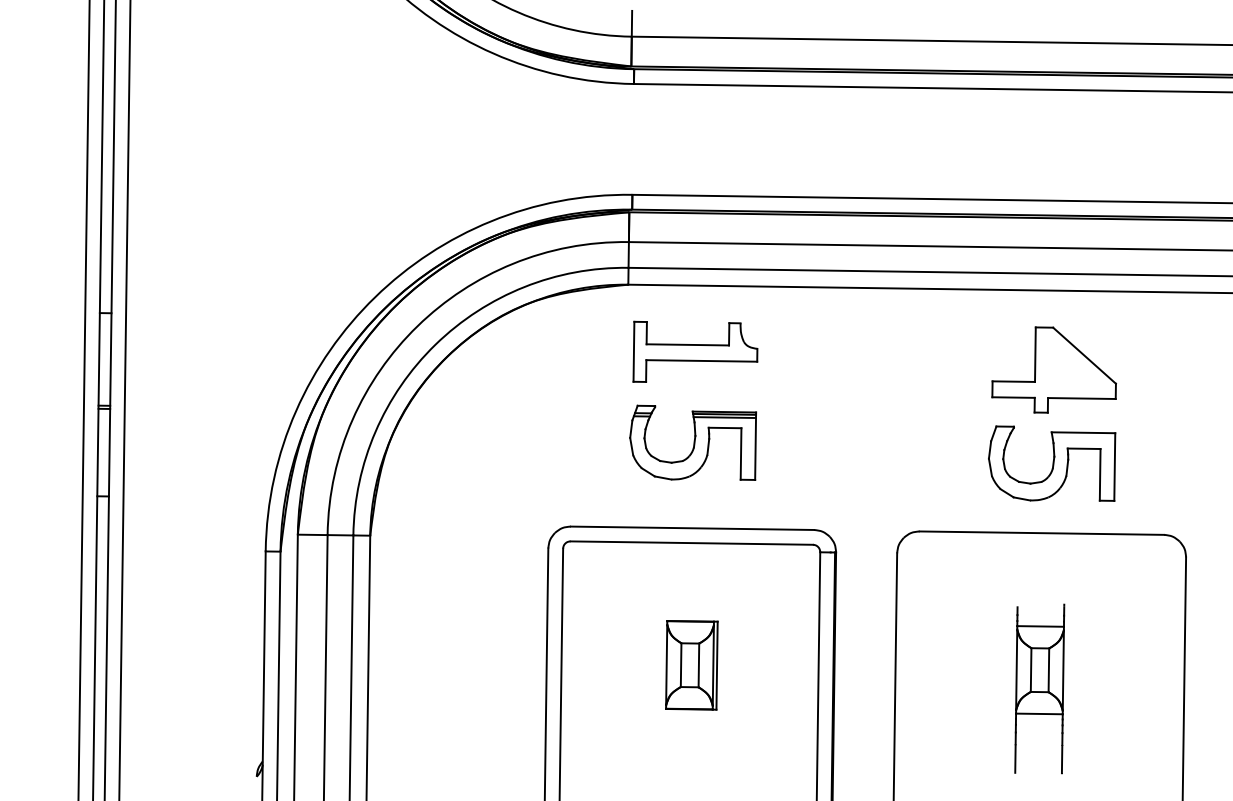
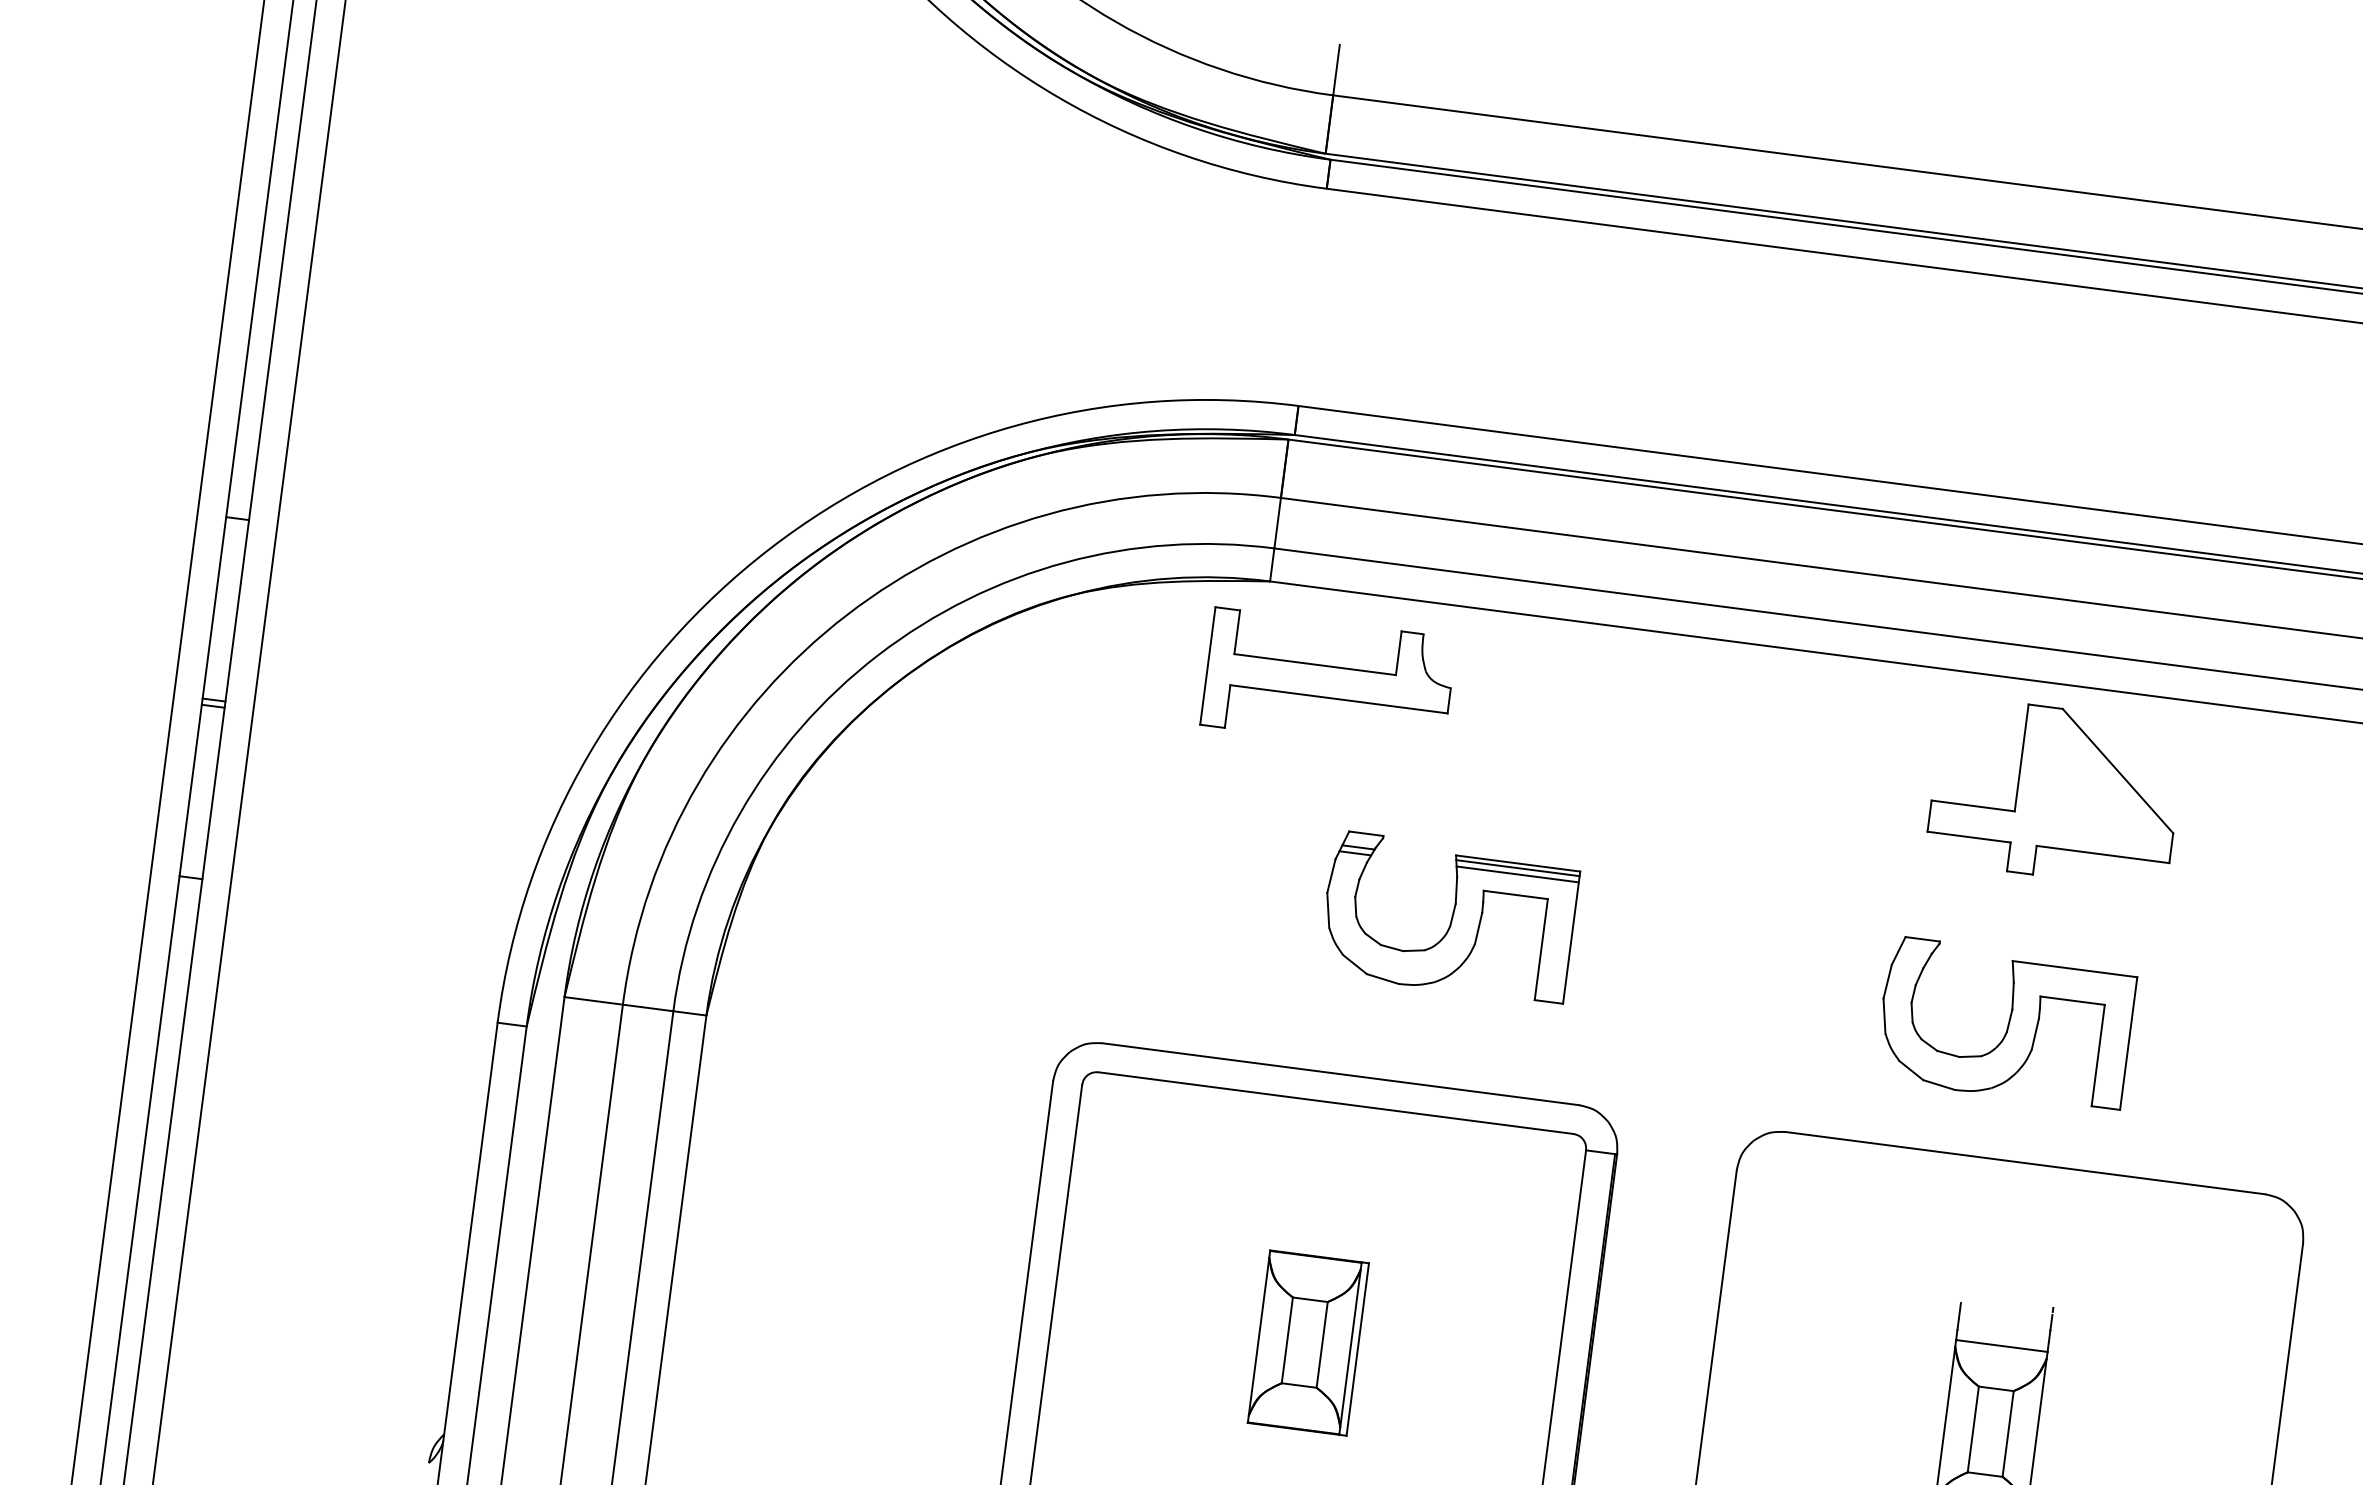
part: (695, 351) -> (1328, 679), moved
part: (1053, 369) -> (2053, 791), moved
part: (693, 442) -> (1450, 916), moved
part: (1052, 463) -> (2007, 1022), moved

